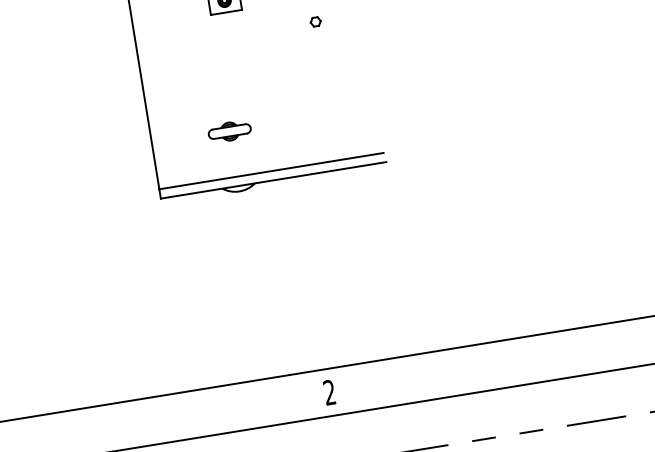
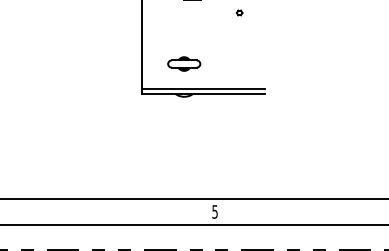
part: (229, 130) -> (184, 63), size x1.4
text: (328, 391) -> (214, 211), 2 -> 5

